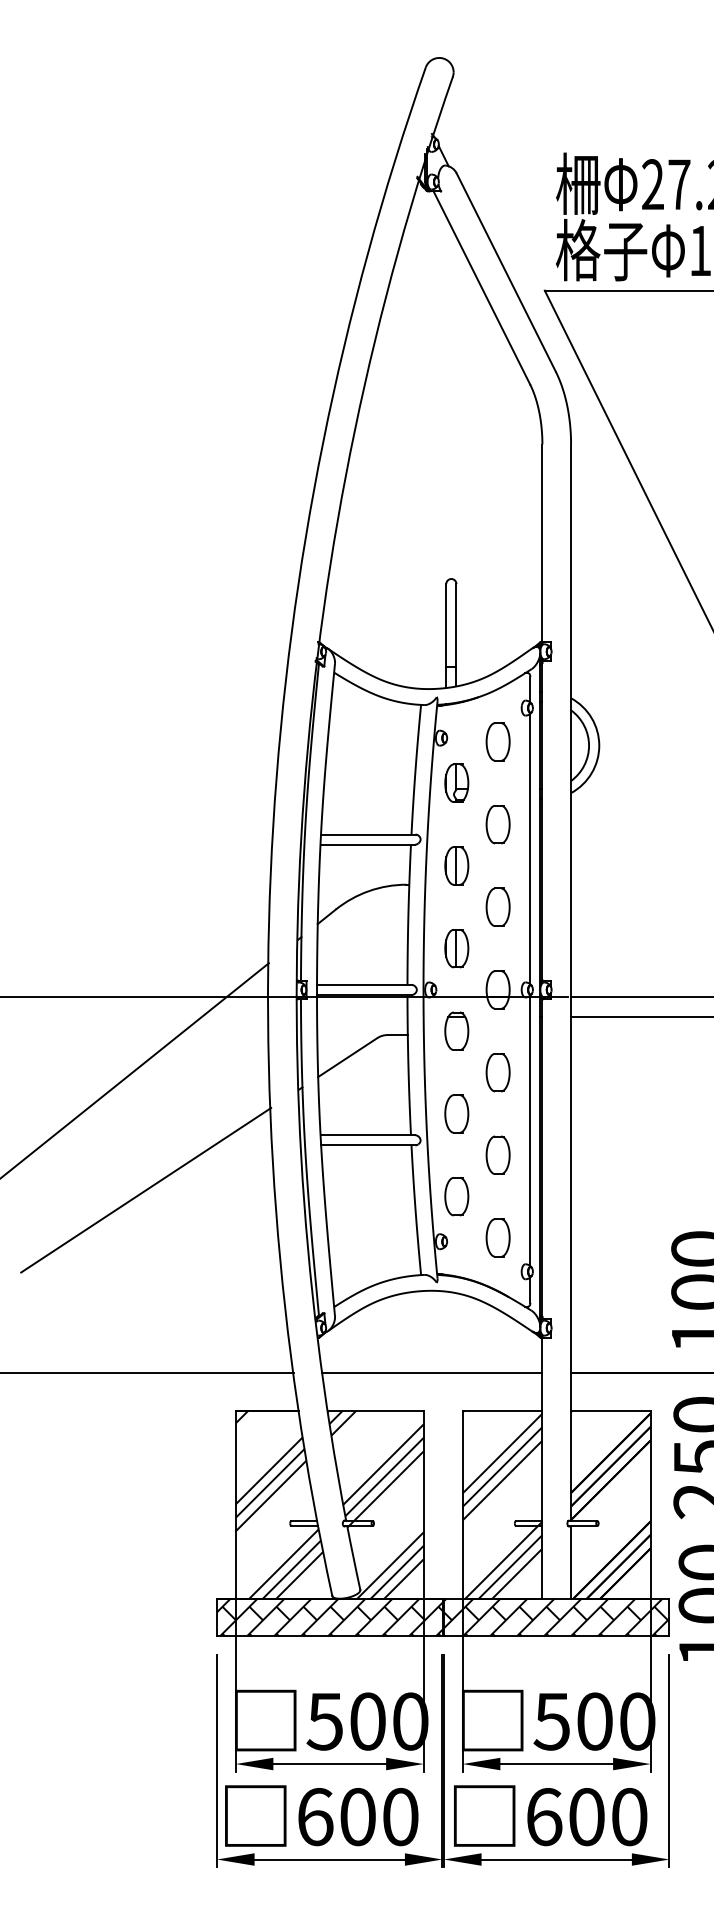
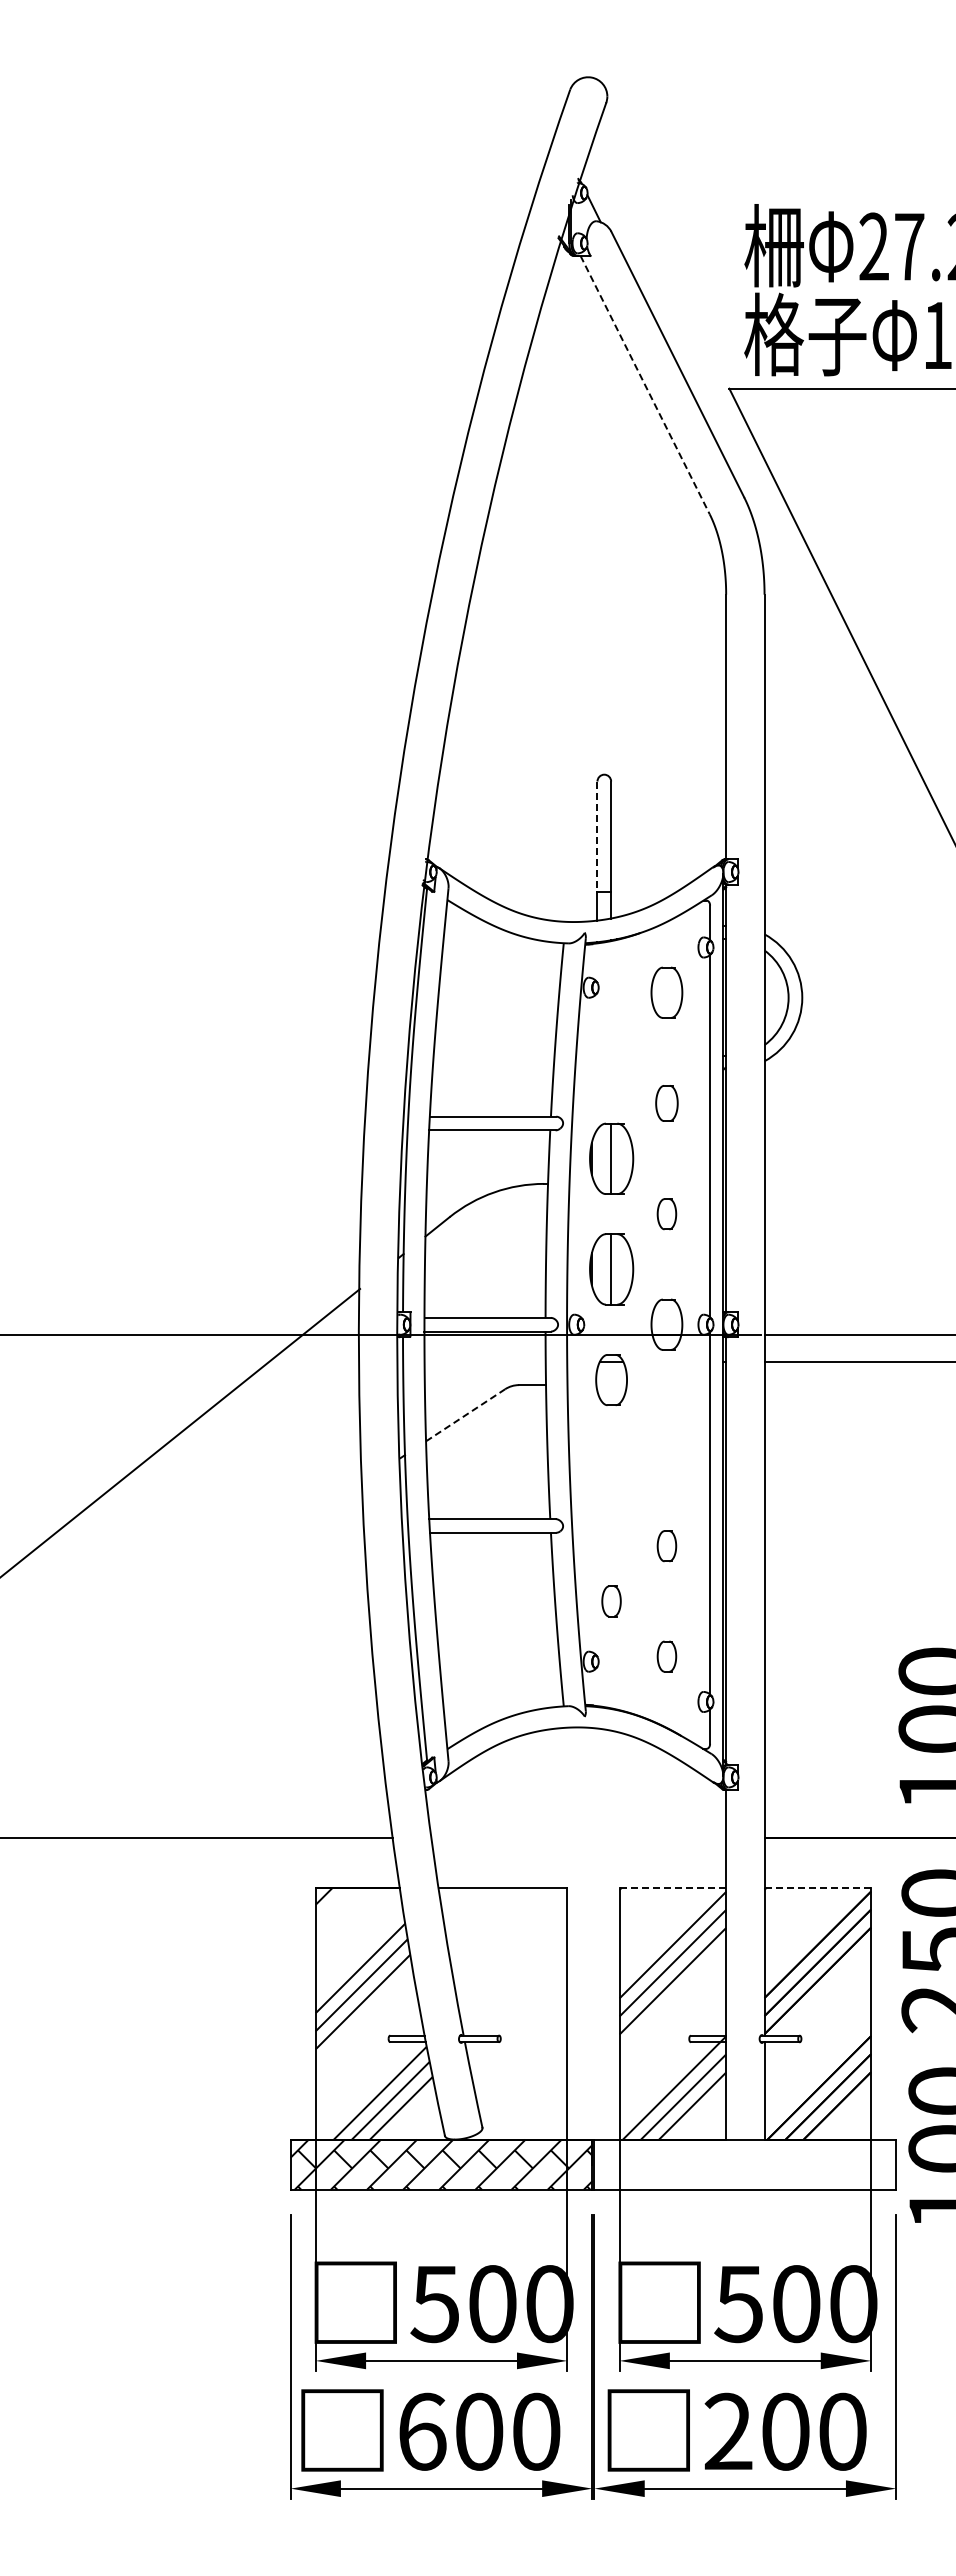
line: (482, 288) -> (645, 385), solid -> dashed
line: (446, 625) -> (597, 837), solid -> dashed
part: (456, 783) -> (611, 1048), removed
part: (497, 824) -> (666, 1103), size x0.7
part: (456, 865) -> (611, 1158), size x1.4
part: (497, 907) -> (666, 1214), size x0.6
part: (456, 948) -> (611, 1269), size x1.4
line: (348, 1057) -> (466, 1415), solid -> dashed
part: (497, 1072) -> (666, 1435), removed
part: (456, 1113) -> (611, 1490), removed
part: (497, 1155) -> (666, 1546), size x0.6
line: (145, 1189) -> (195, 1592), removed
part: (456, 1196) -> (611, 1601), size x0.6
part: (497, 1237) -> (666, 1656), size x0.6
line: (432, 1373) -> (578, 1837), removed
line: (502, 1411) -> (672, 1888), solid -> dashed
line: (610, 1411) -> (817, 1888), solid -> dashed
hatch: (376, 1504) -> (503, 2013), removed
hatch: (556, 1617) -> (745, 2164), removed
text: (544, 1816) -> (728, 2431), 600 -> 200

